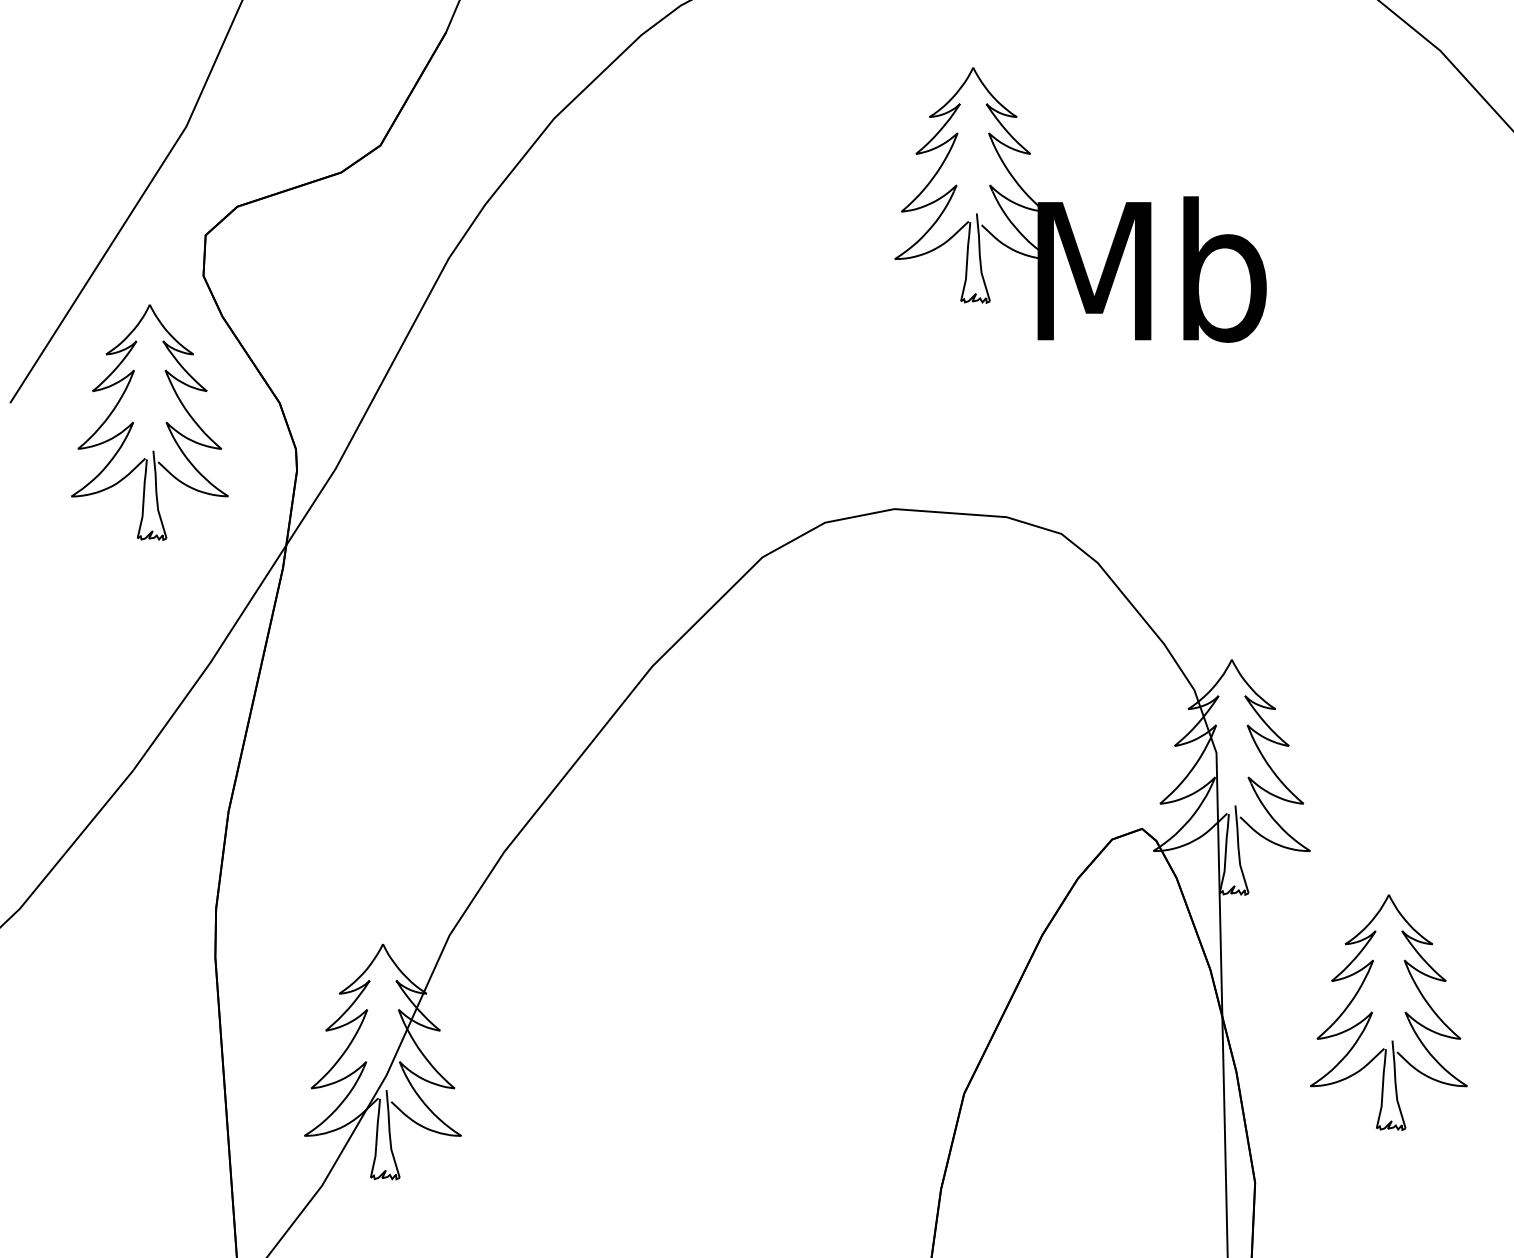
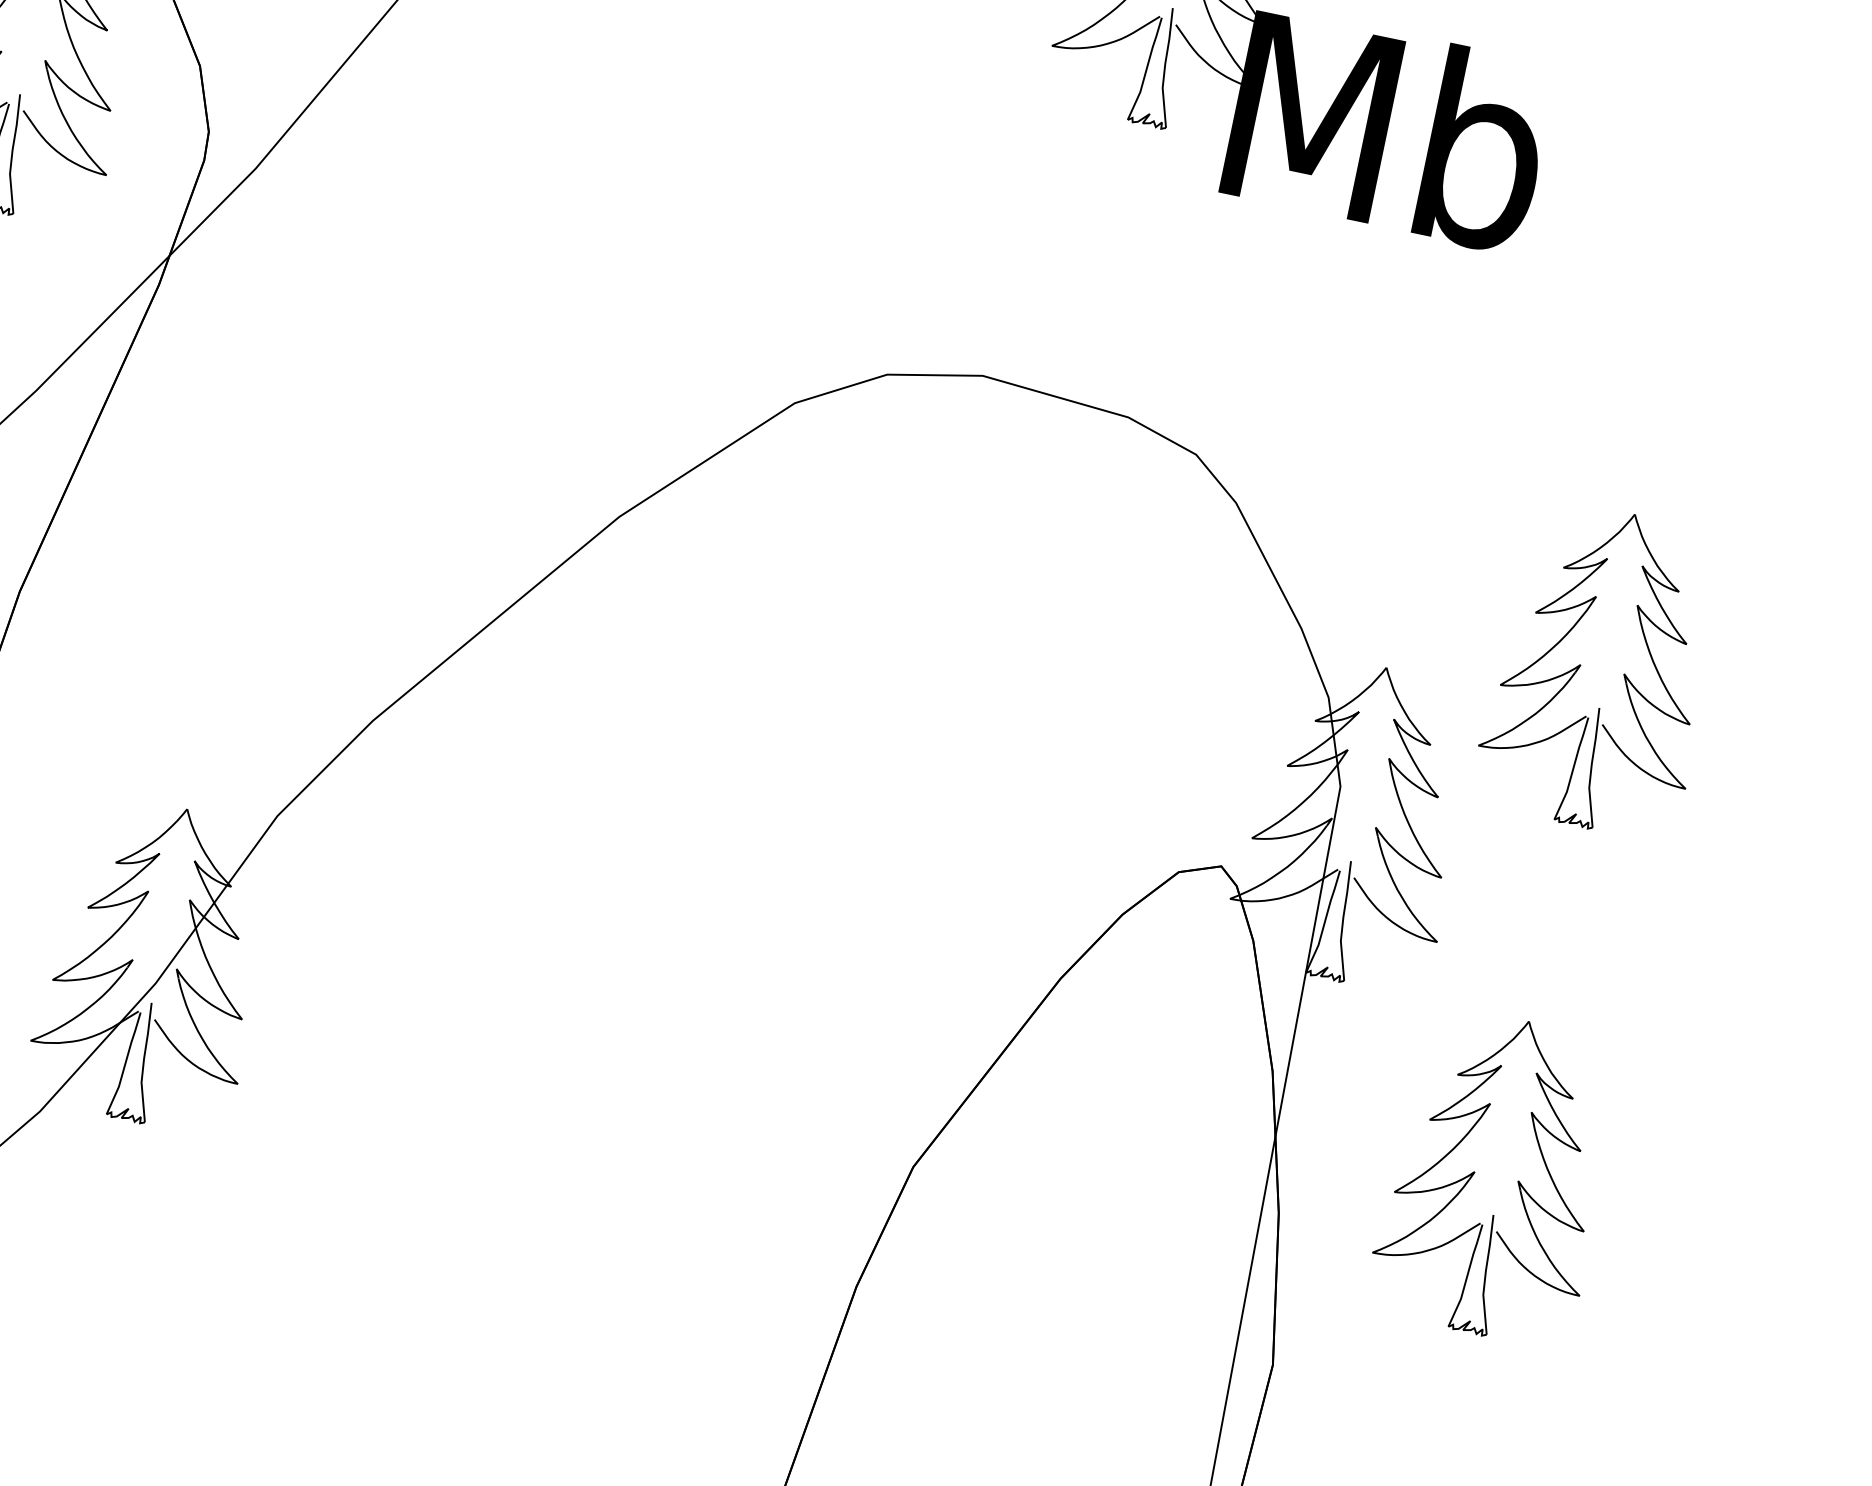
part: (1372, 628) -> (1580, 665), added

